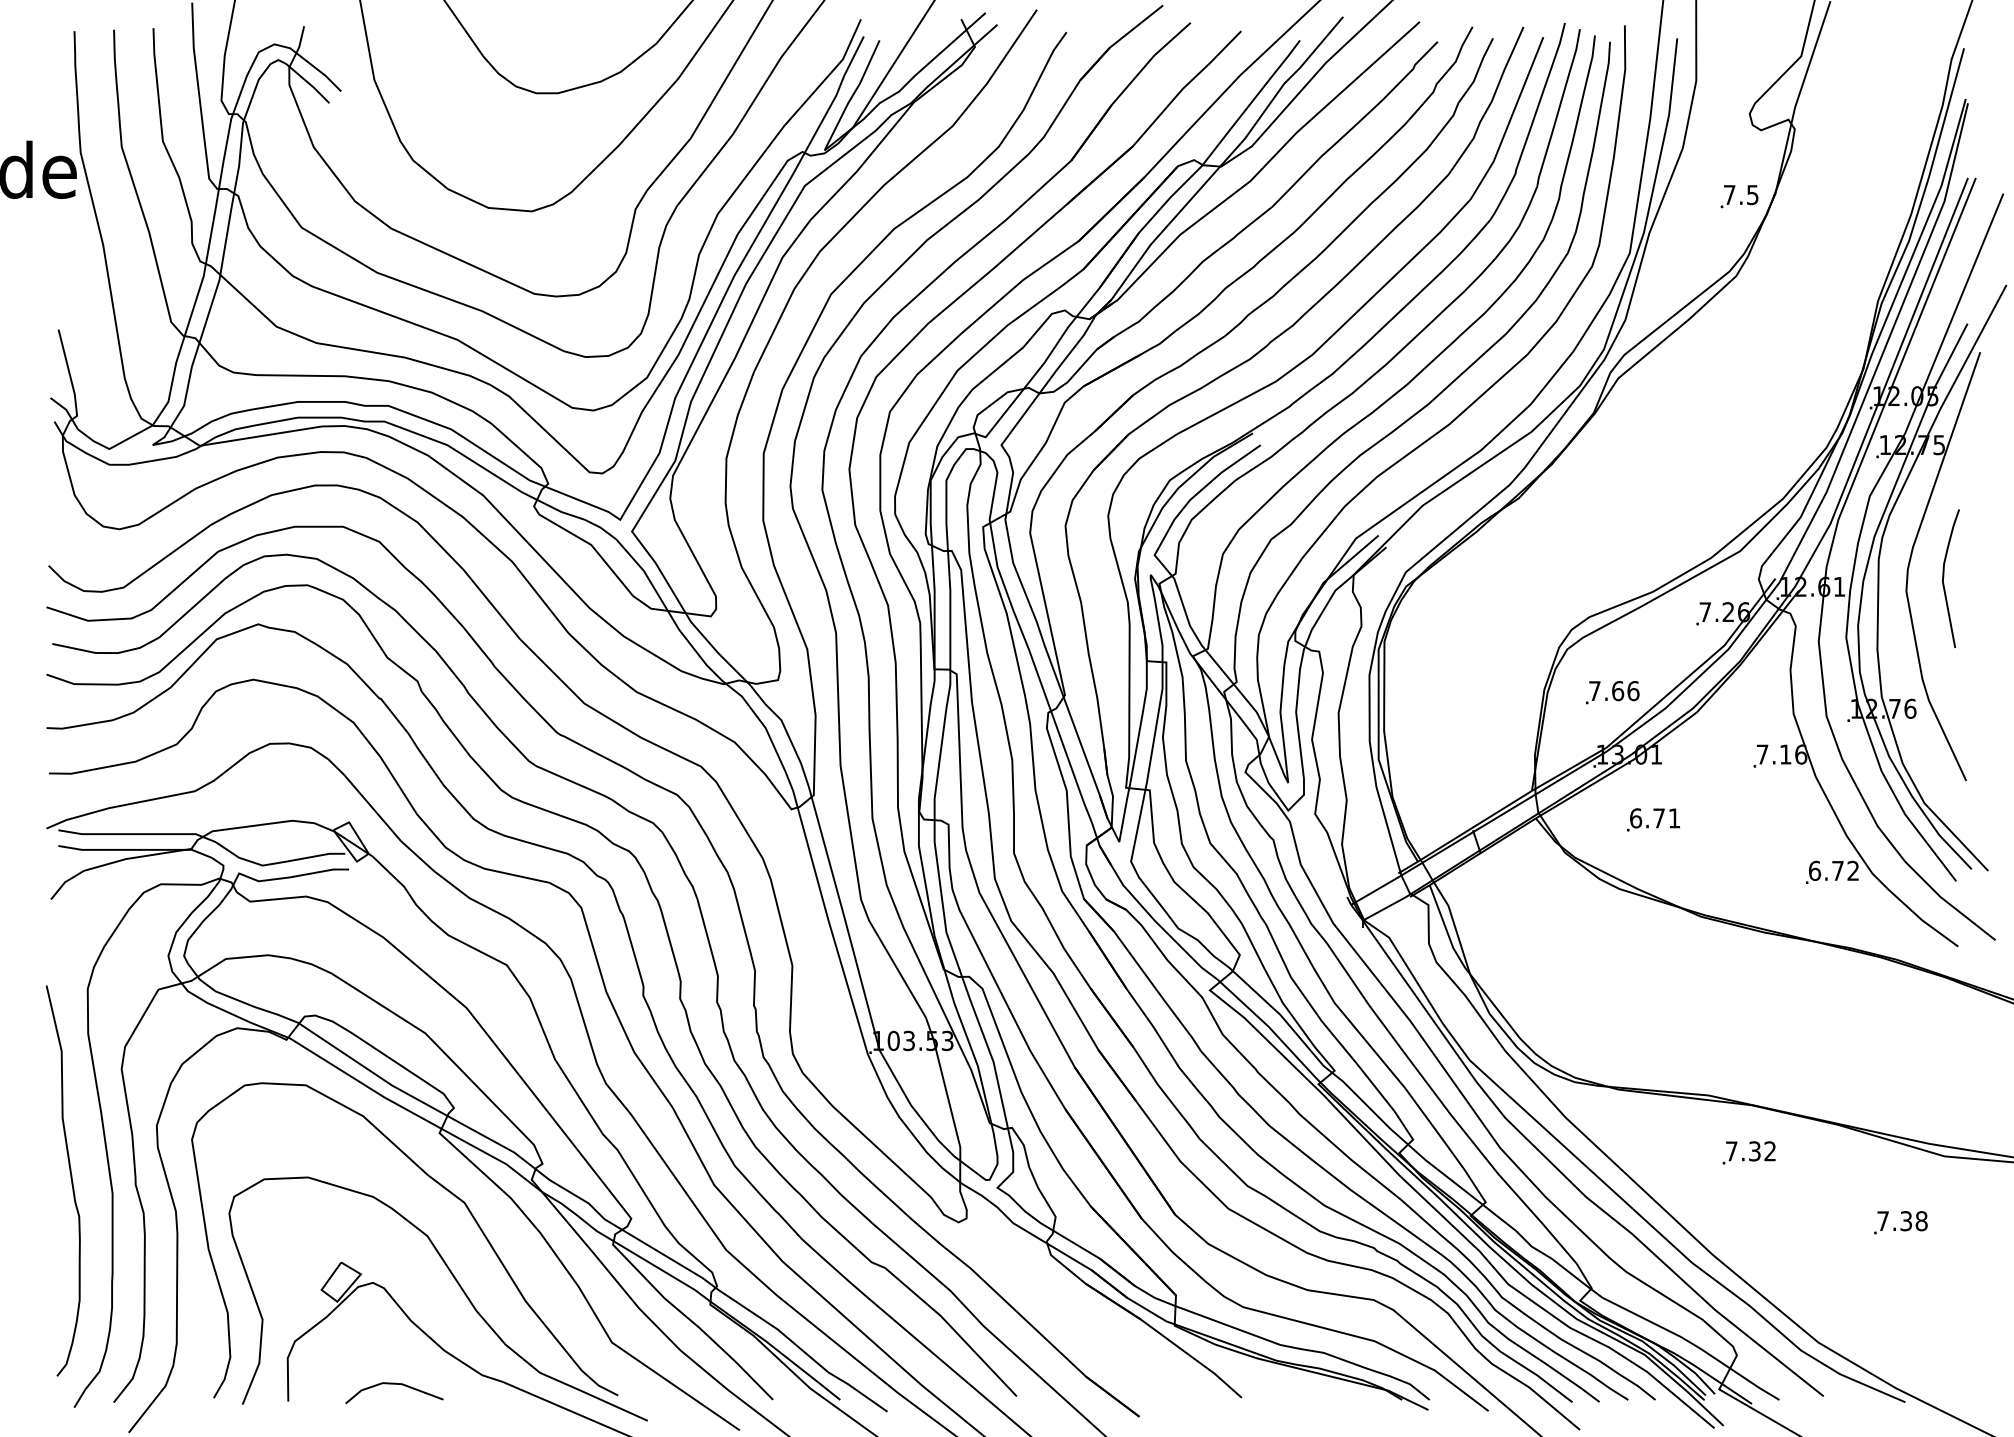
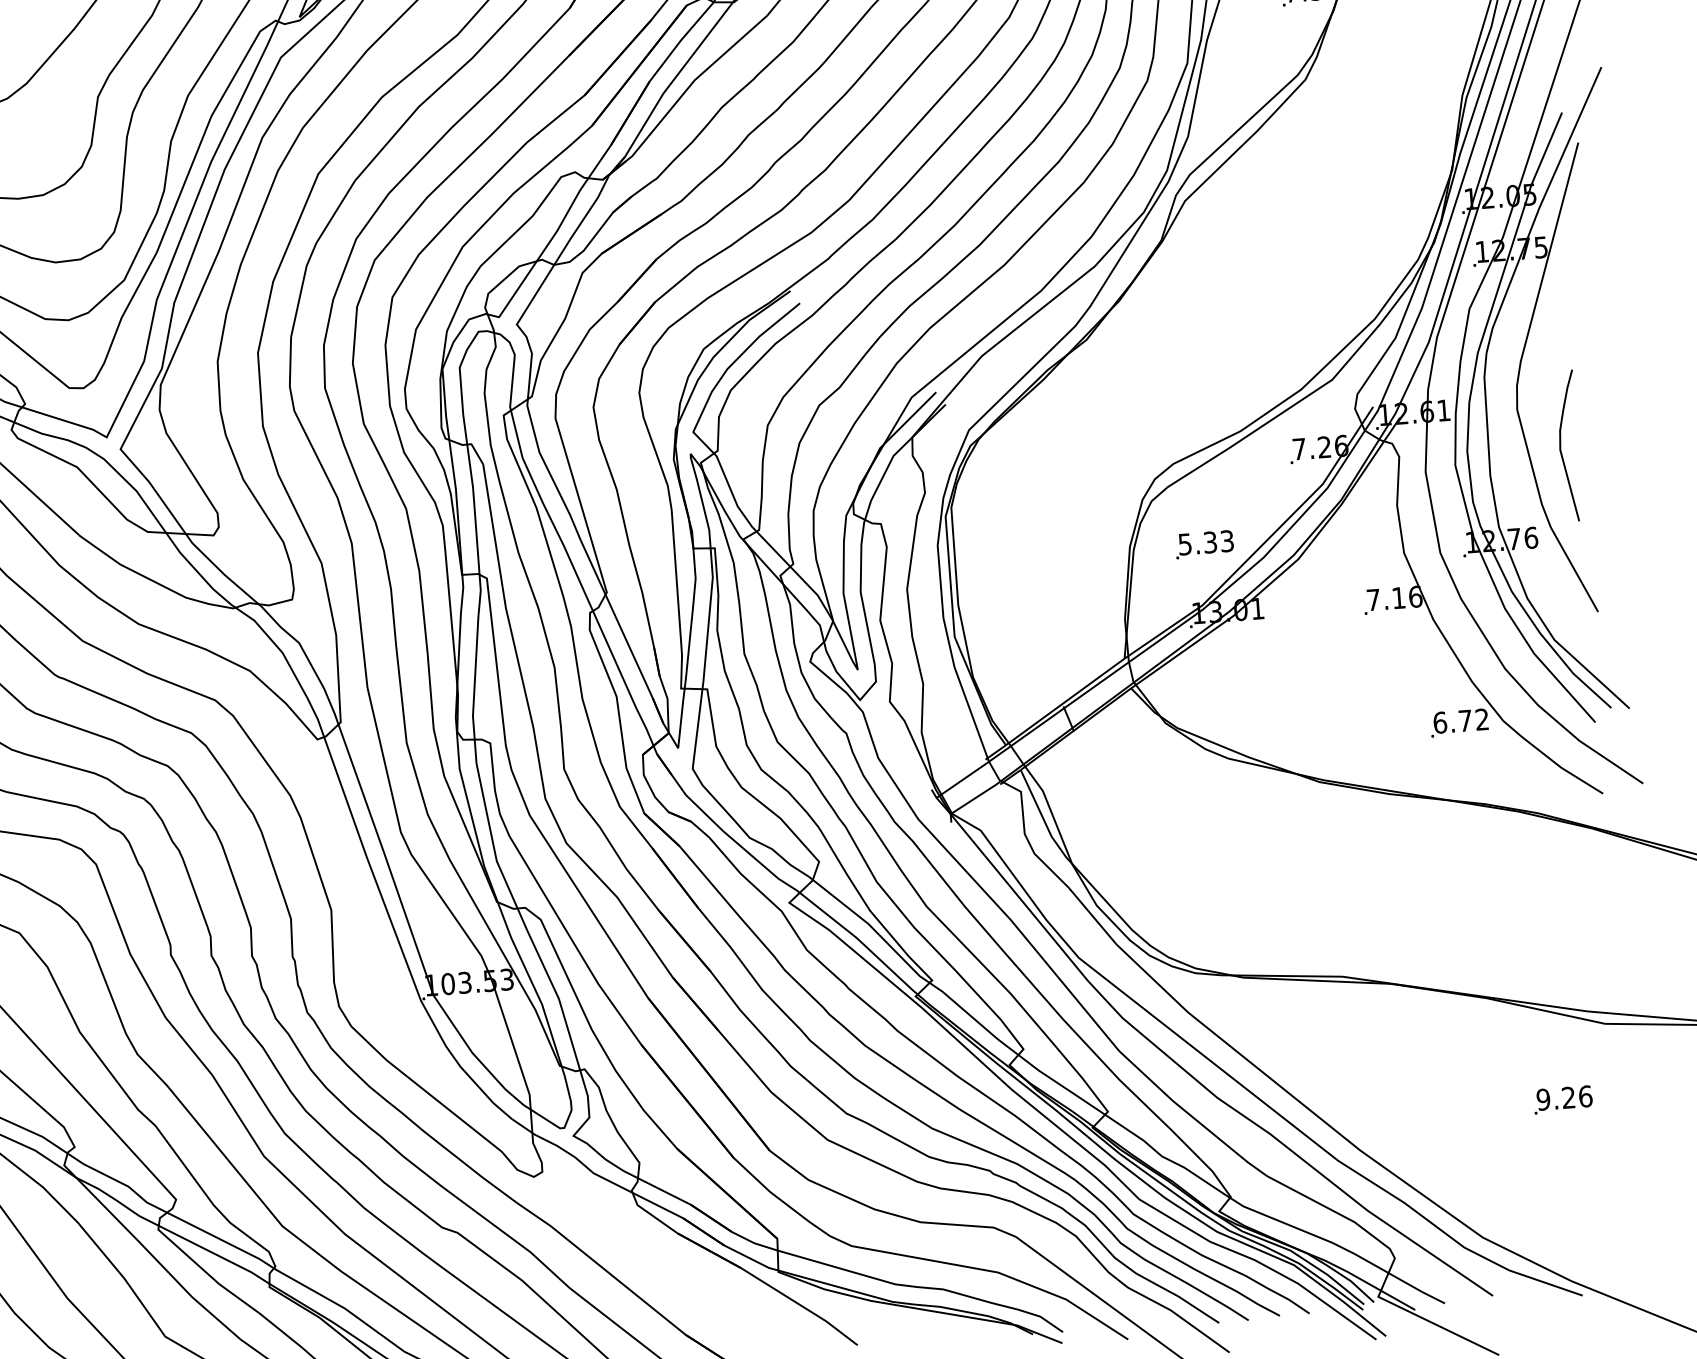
curve: (1944, 577) -> (1561, 445), moved
text: (1614, 691) -> (1206, 543), 7.66 -> 5.33
part: (1653, 819) -> (1259, 679), removed
part: (1748, 1152) -> (1390, 1035), removed
text: (1902, 1221) -> (1564, 1098), 7.38 -> 9.26

